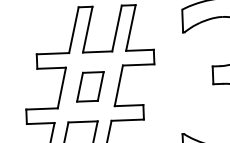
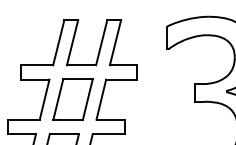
part: (89, 86) -> (72, 99), size x1.43

